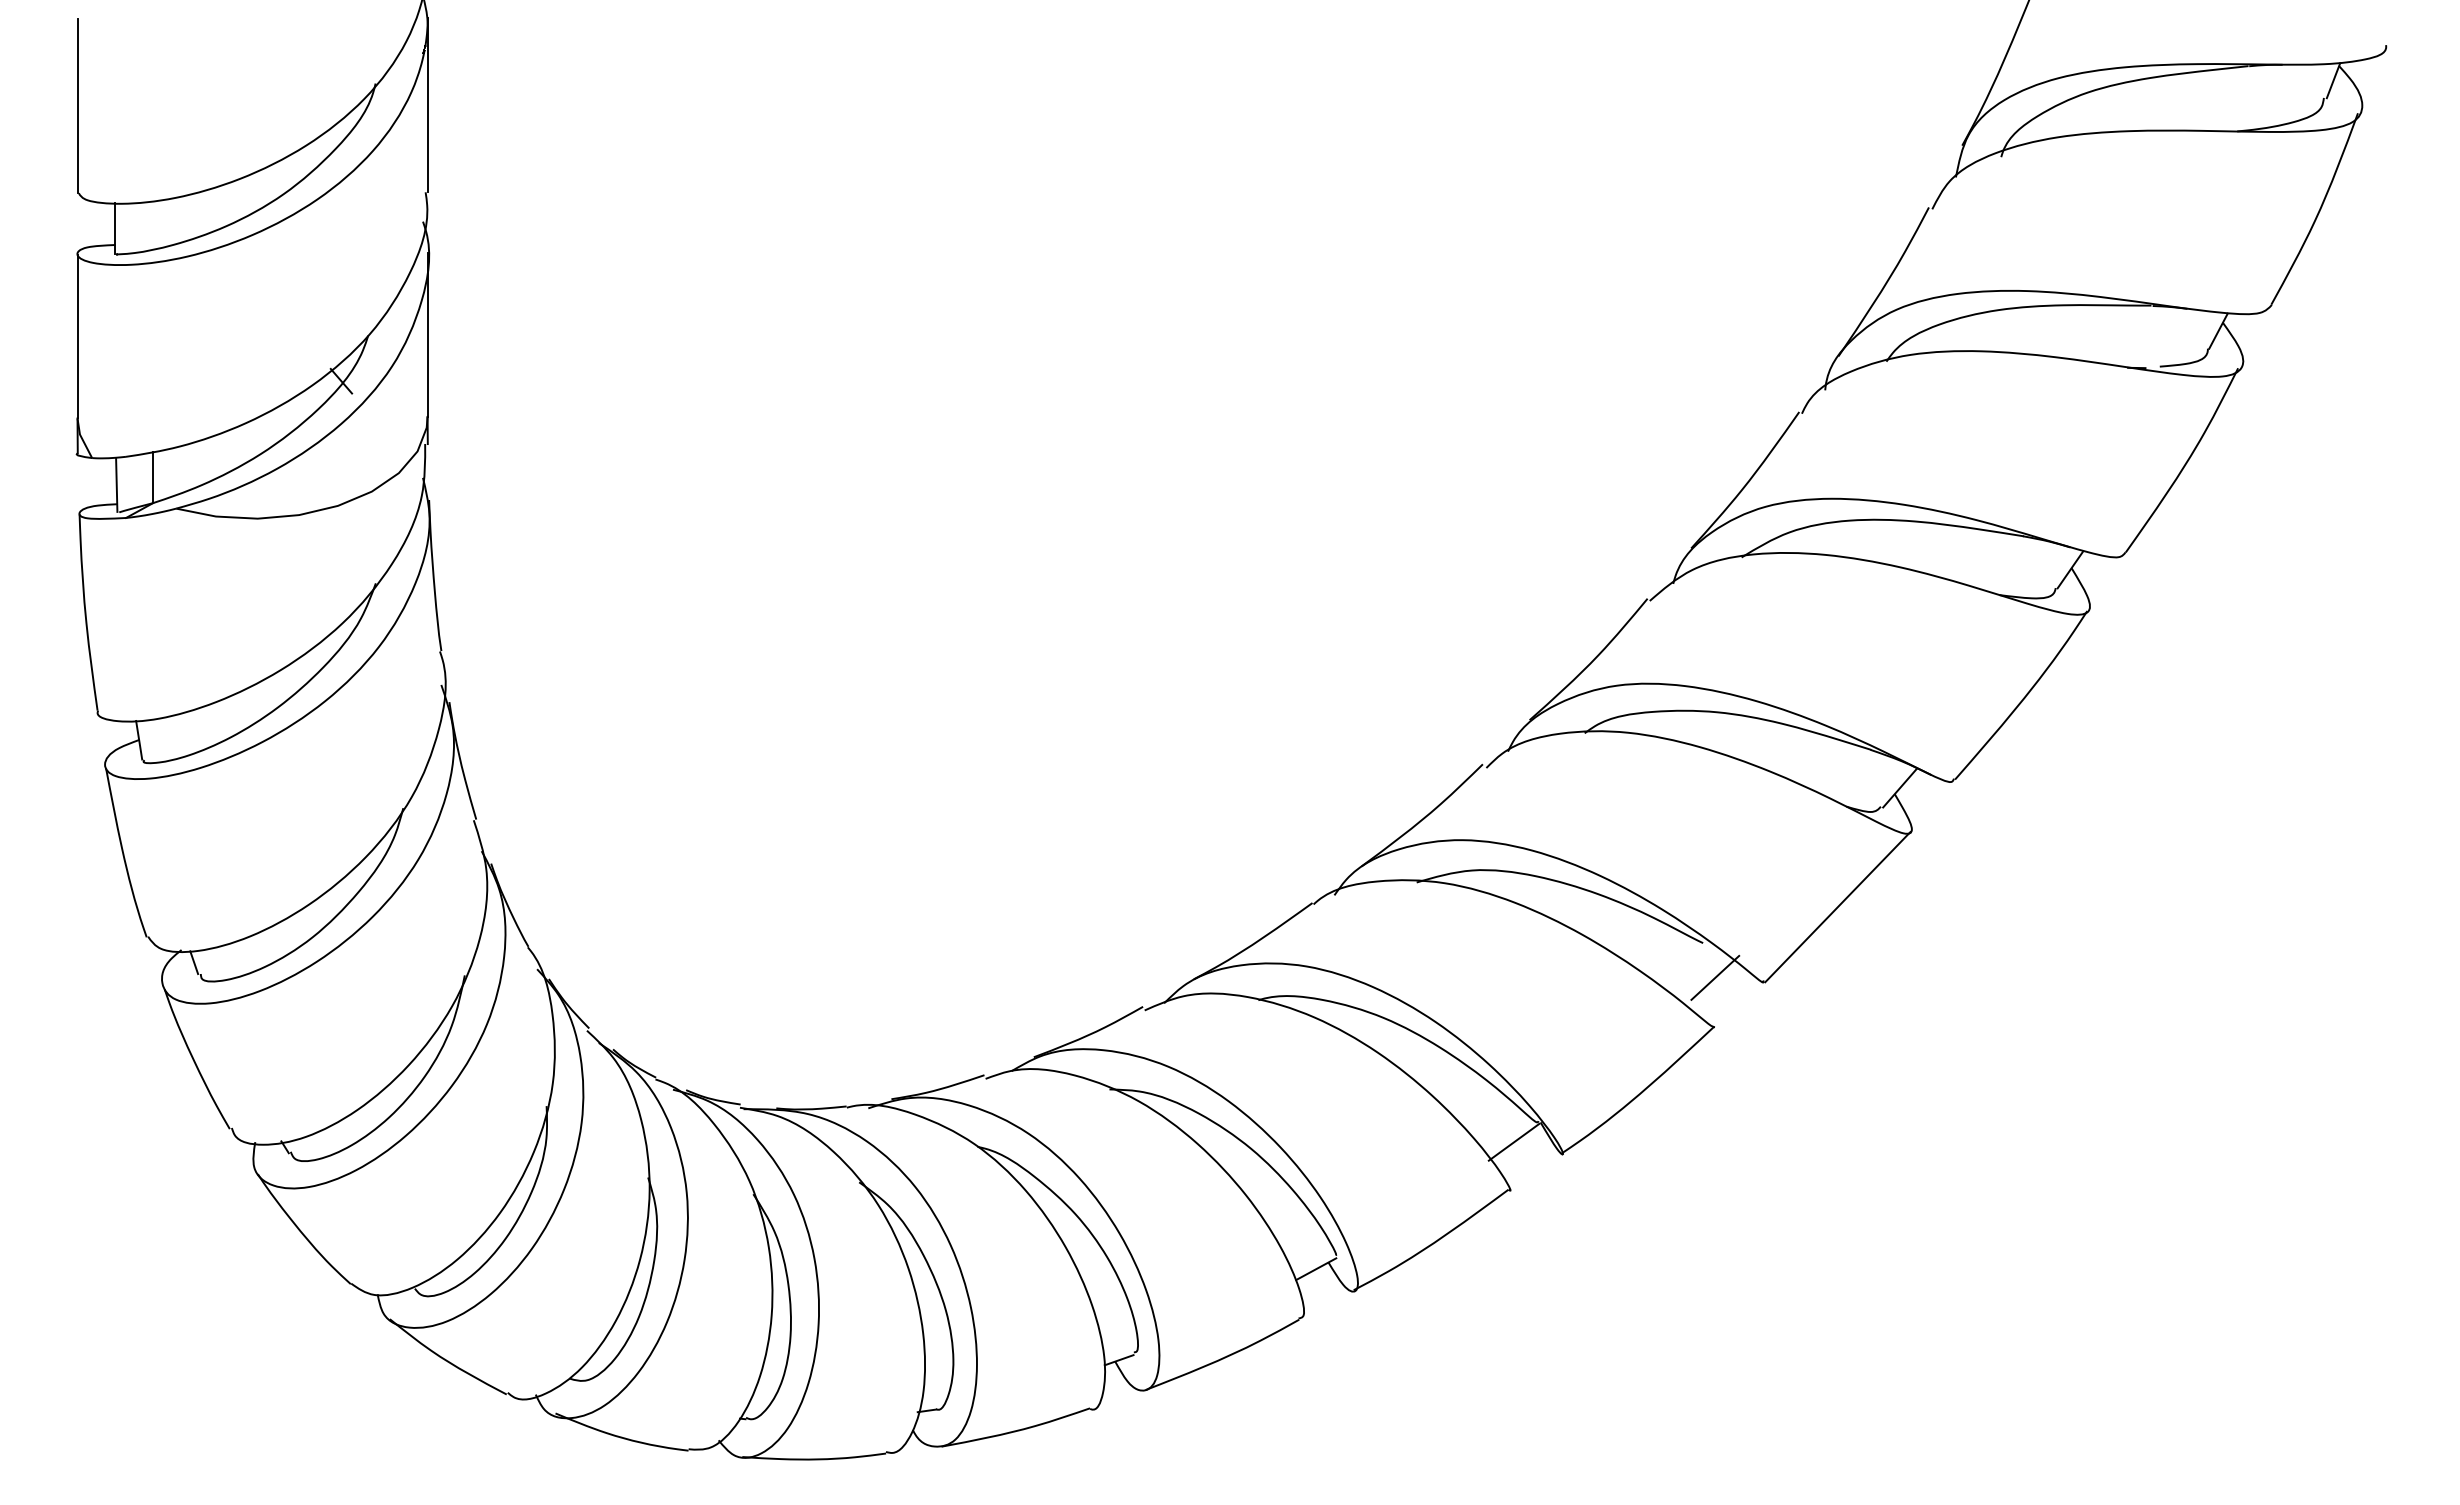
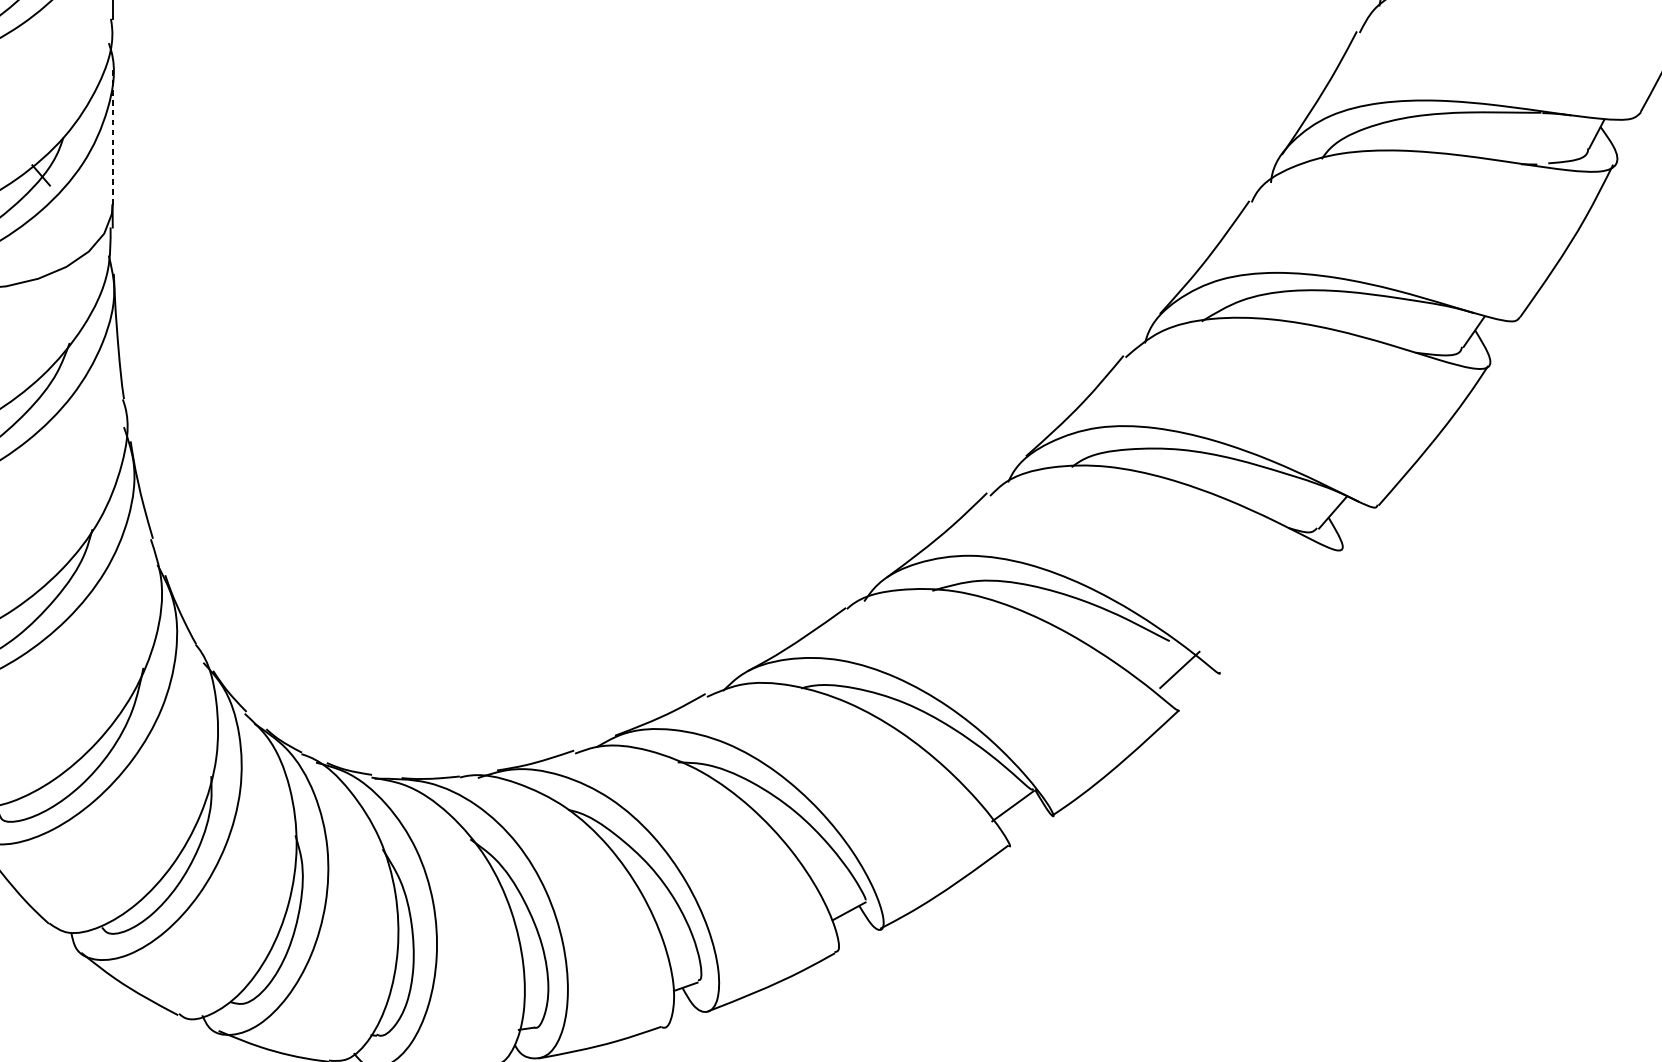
line: (427, 335) -> (112, 137), solid -> dashed
line: (1837, 907) -> (1281, 611), removed

